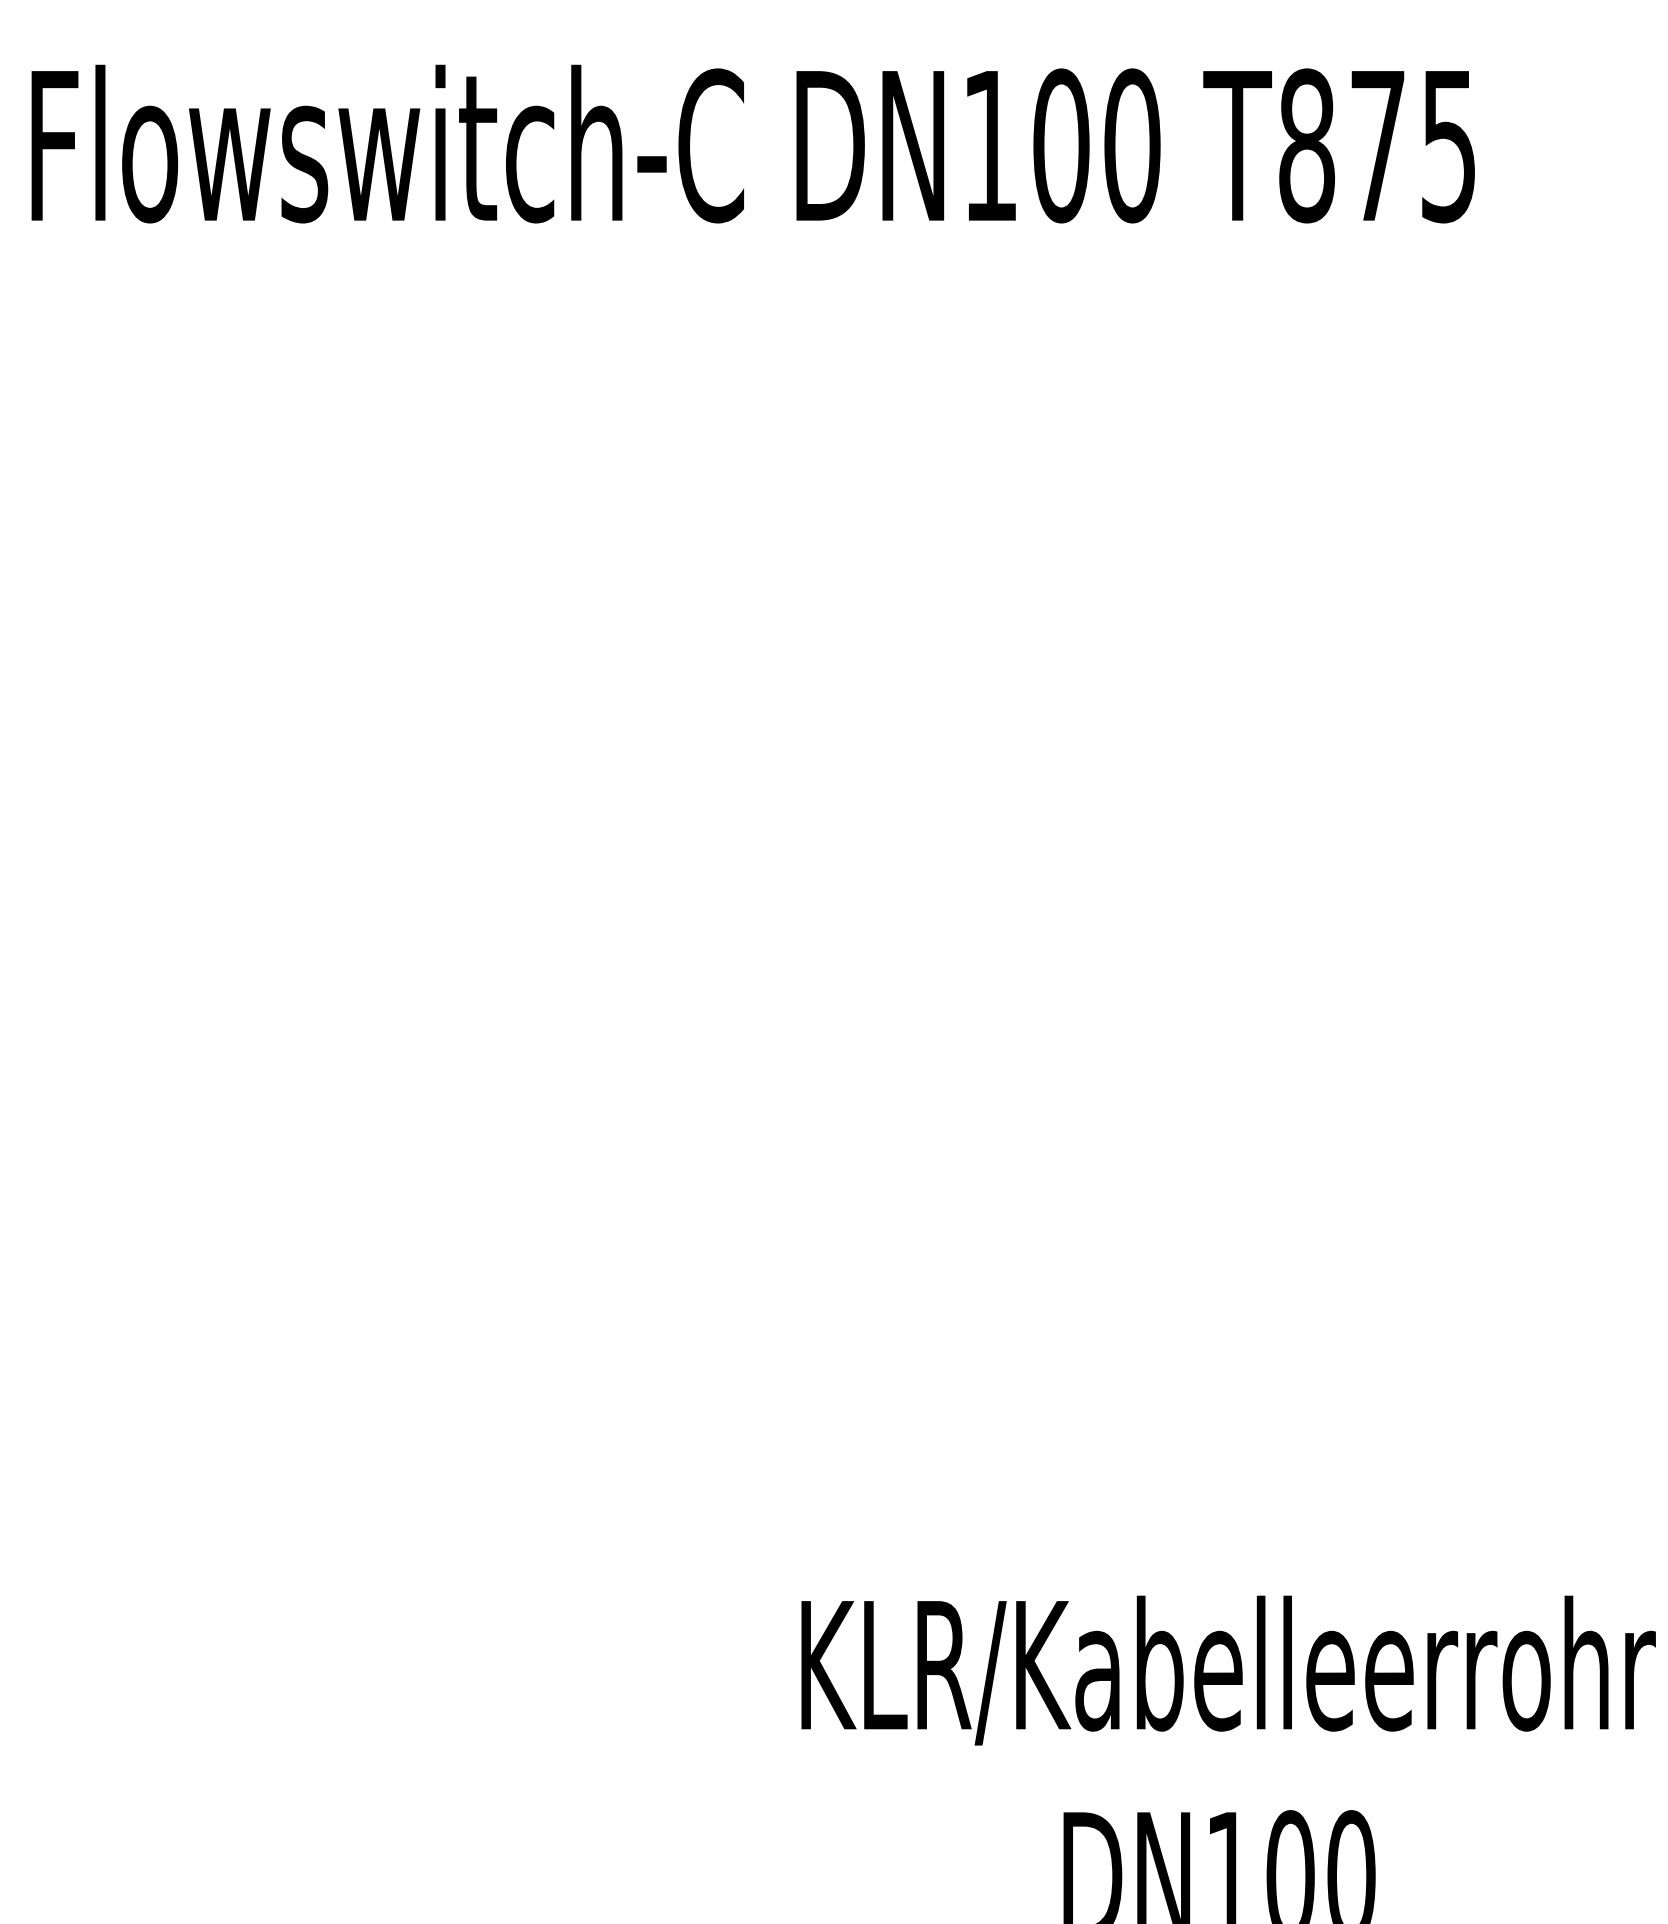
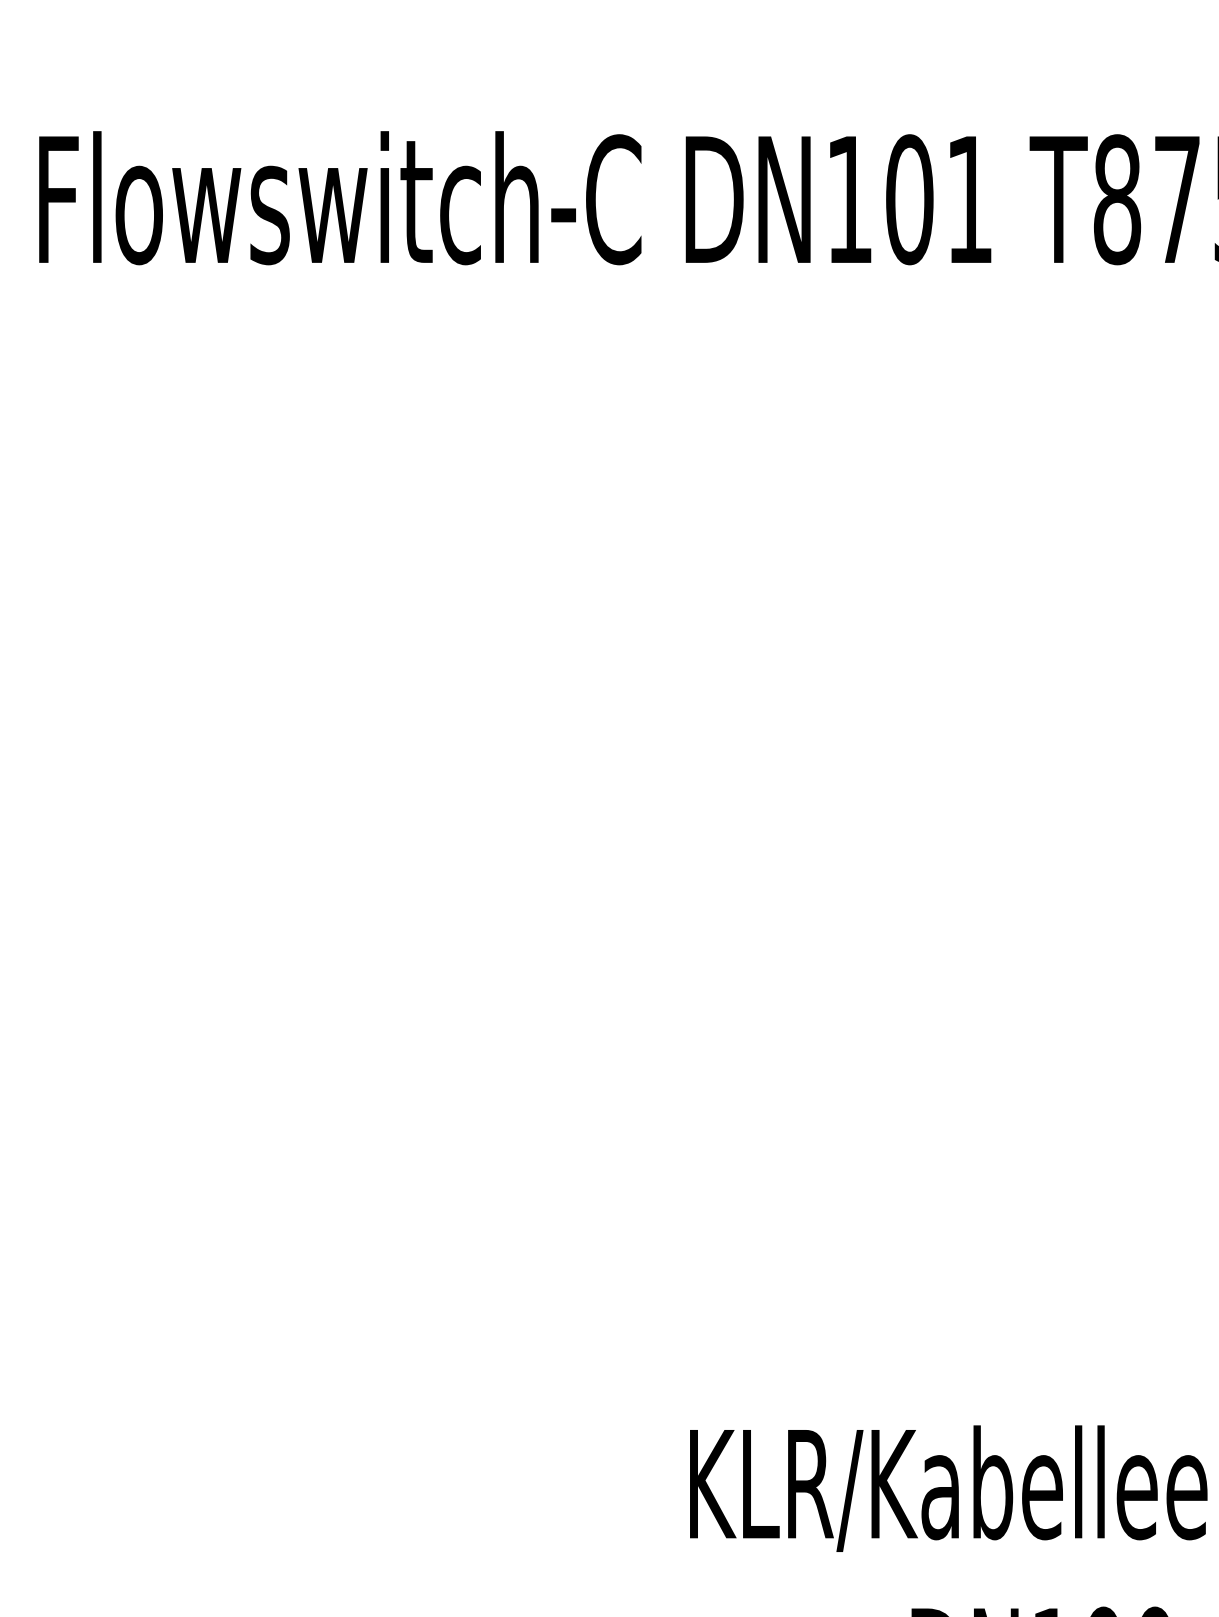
text: (1132, 145) -> (969, 199), DN100 -> DN101

